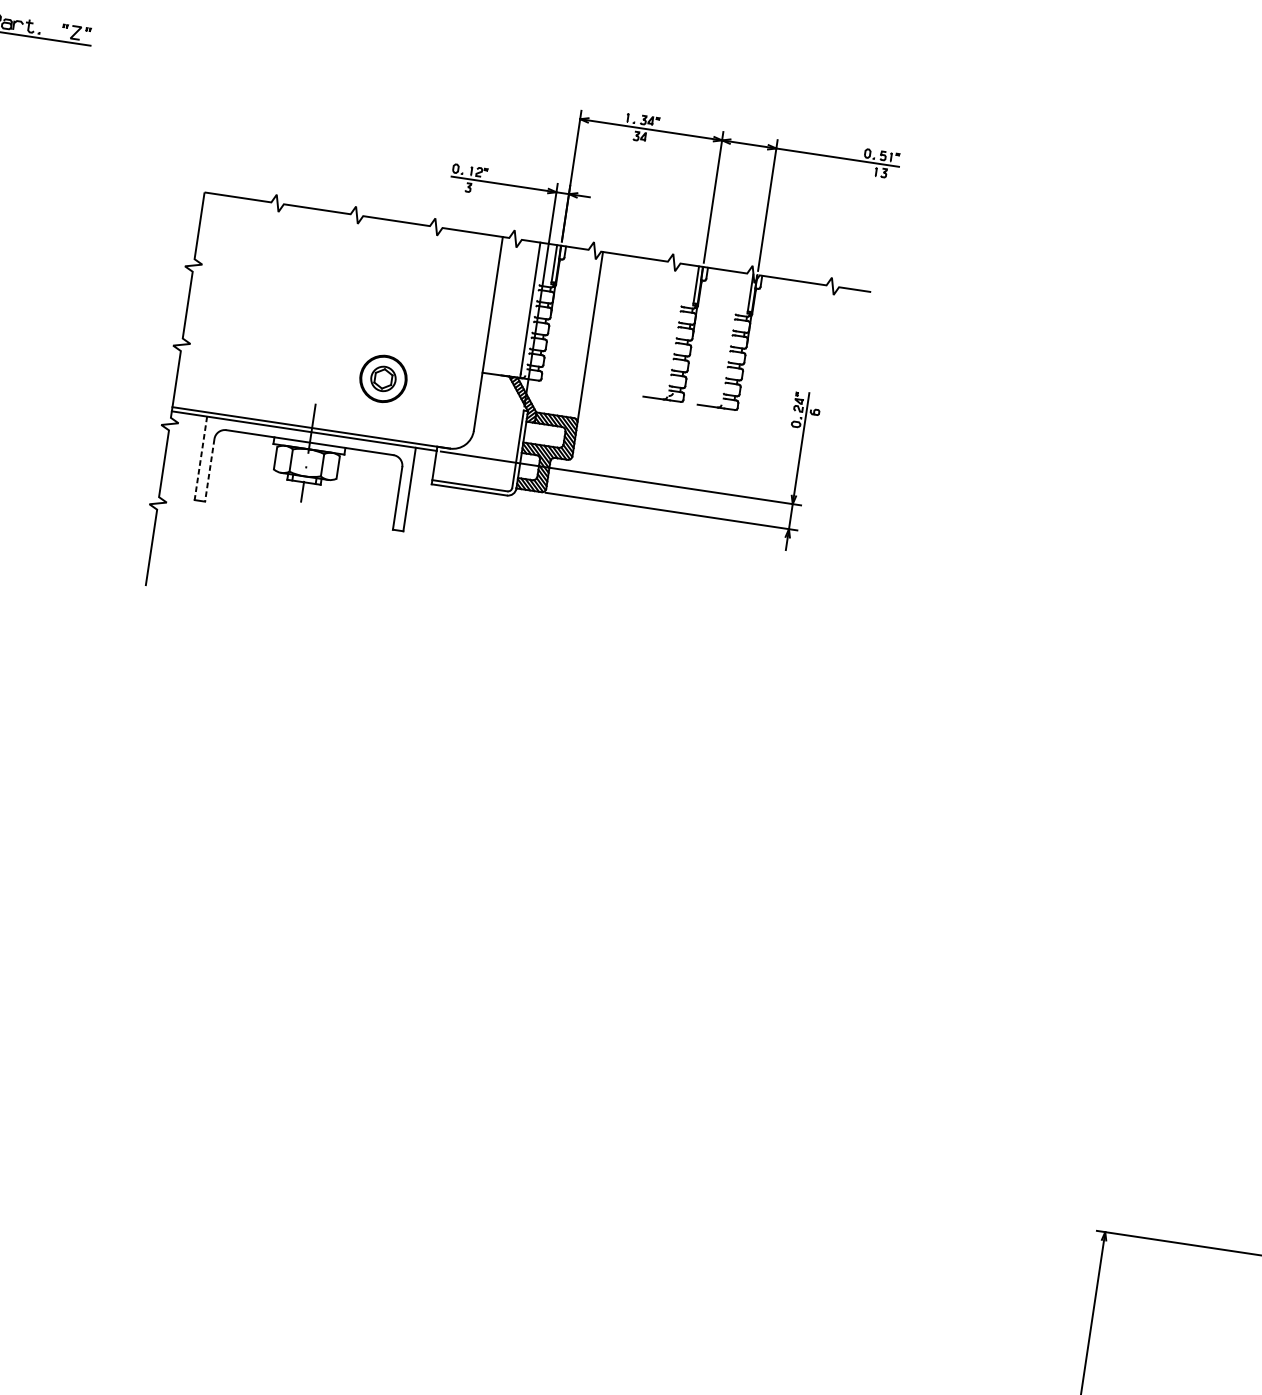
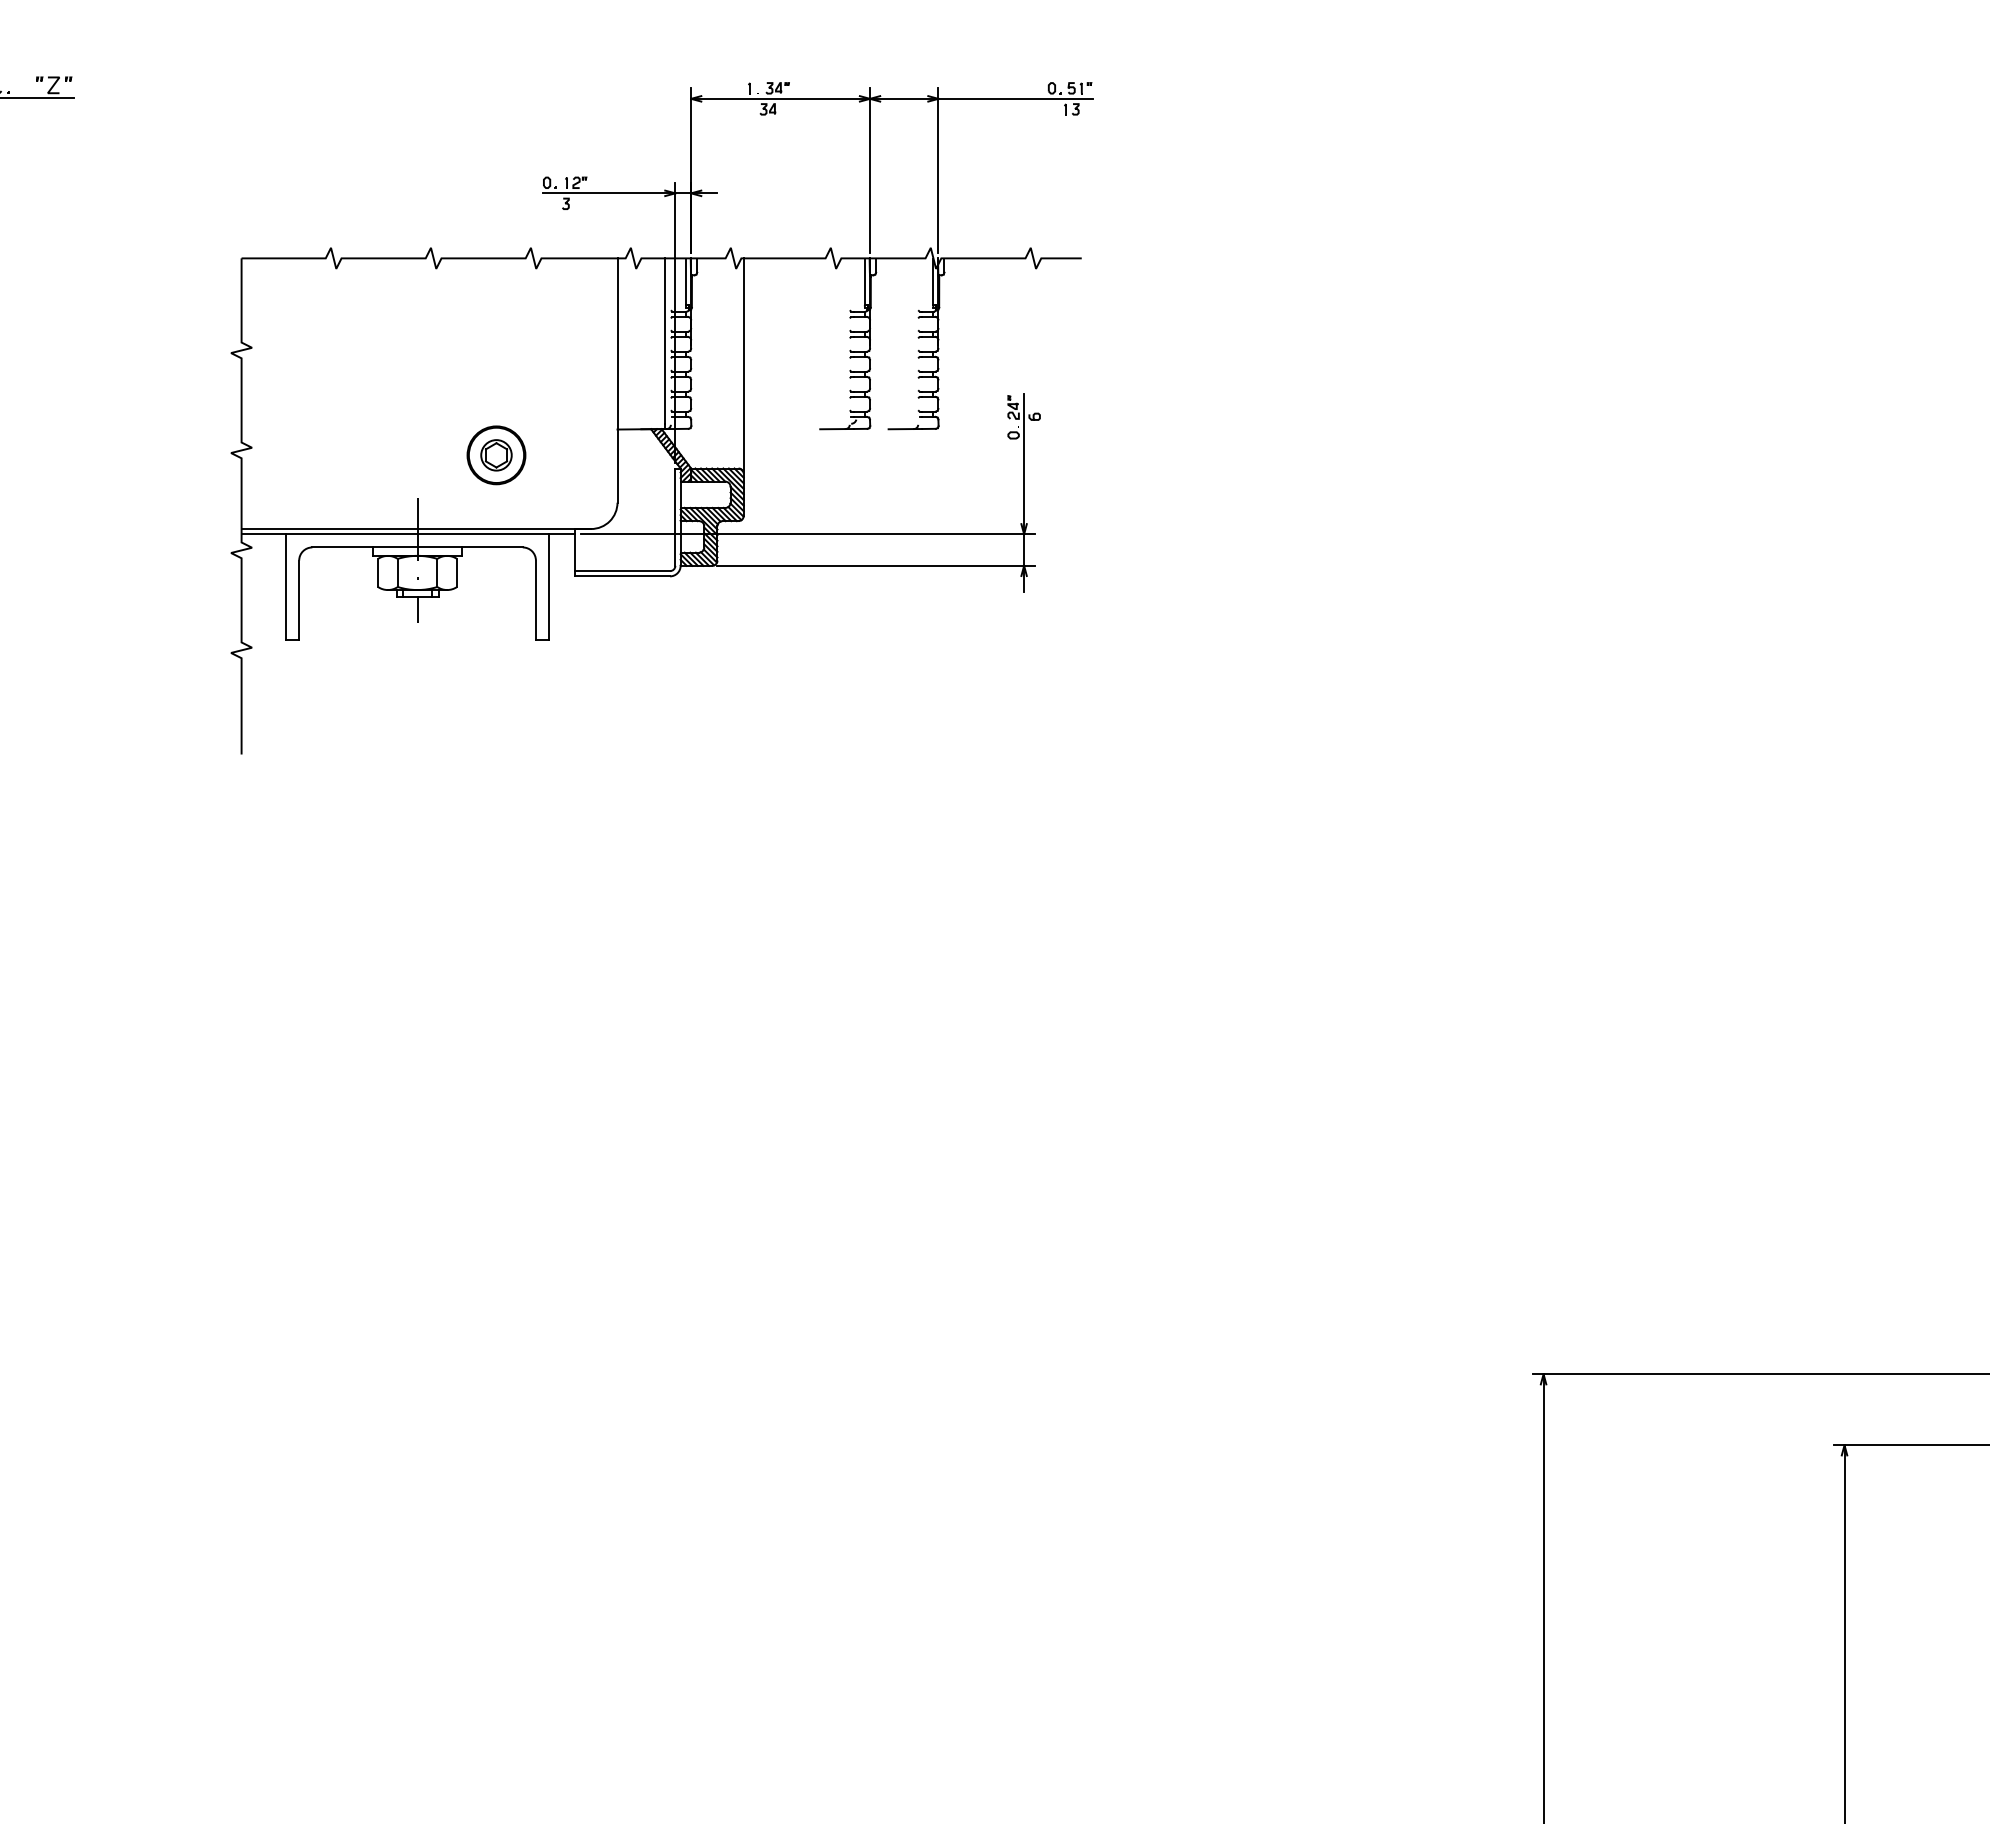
line: (201, 458) -> (286, 586), dashed -> solid
line: (209, 470) -> (299, 600), dashed -> solid

